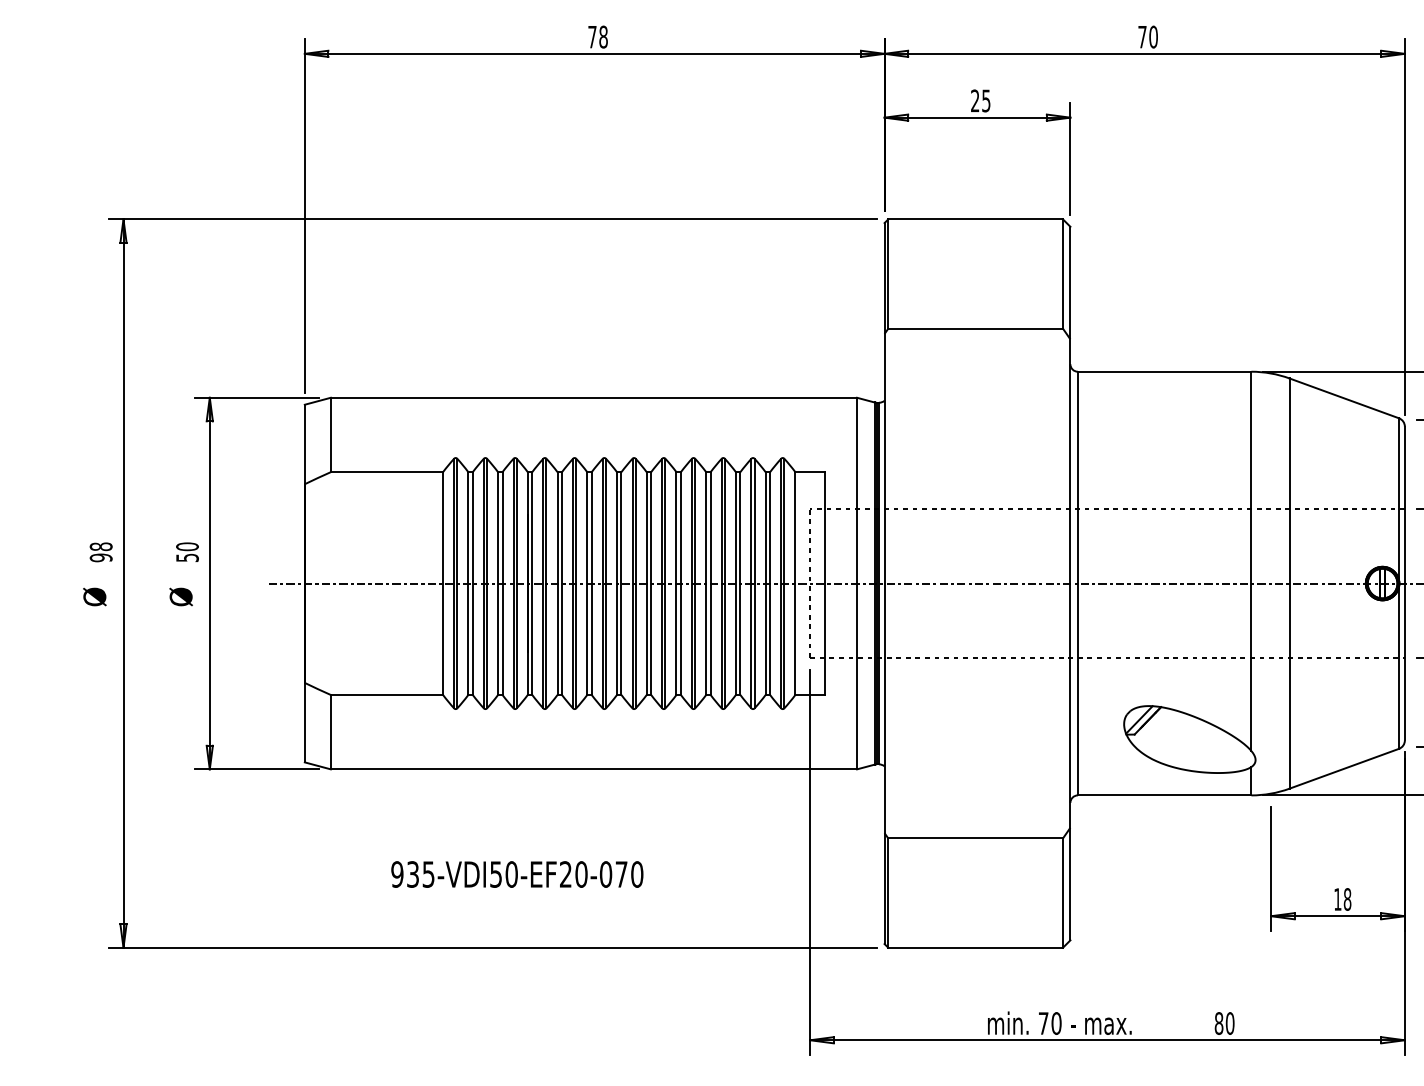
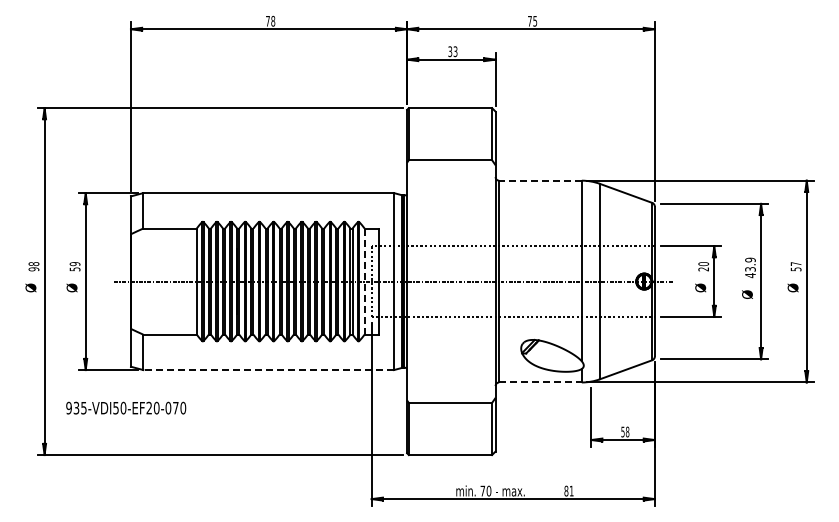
text: (1154, 35) -> (535, 20), 70 -> 75
text: (979, 100) -> (452, 51), 25 -> 33
line: (1162, 371) -> (539, 180), solid -> dashed
text: (188, 547) -> (75, 264), 50 -> 59
line: (795, 585) -> (364, 282), solid -> dashed
line: (593, 770) -> (268, 370), solid -> dashed
line: (1164, 795) -> (540, 382), solid -> dashed
text: (518, 873) -> (126, 407), moved
text: (1336, 898) -> (622, 431), 18 -> 58
text: (1229, 1022) -> (571, 490), 80 -> 81

